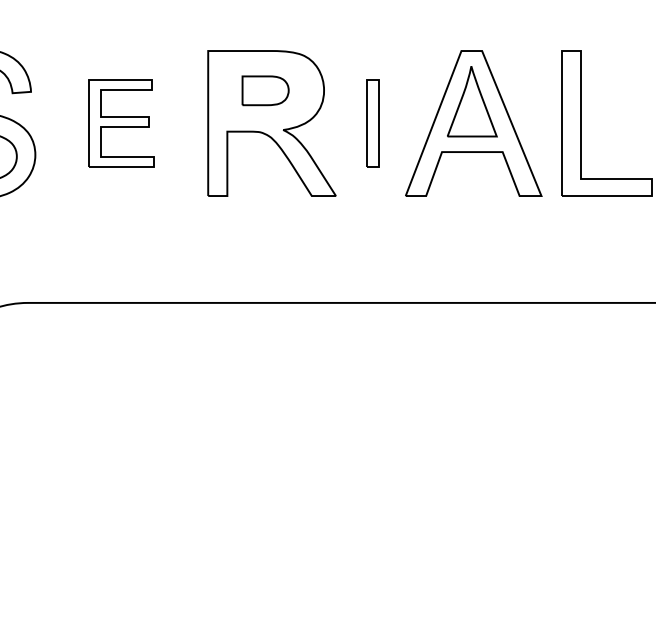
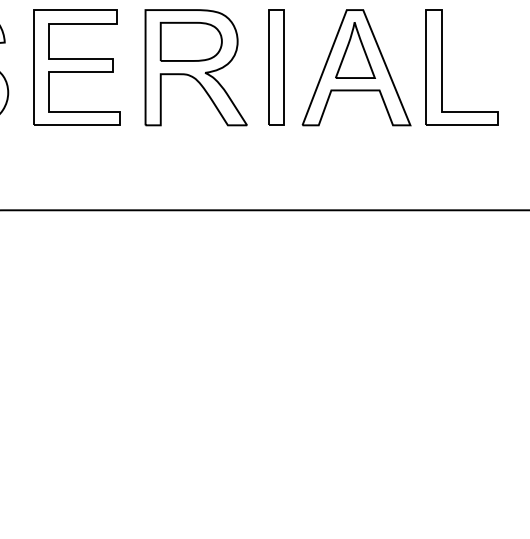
part: (264, 90) -> (190, 41), size x1.67
part: (121, 123) -> (76, 67), size x1.67
part: (372, 123) -> (276, 67), size x1.67

